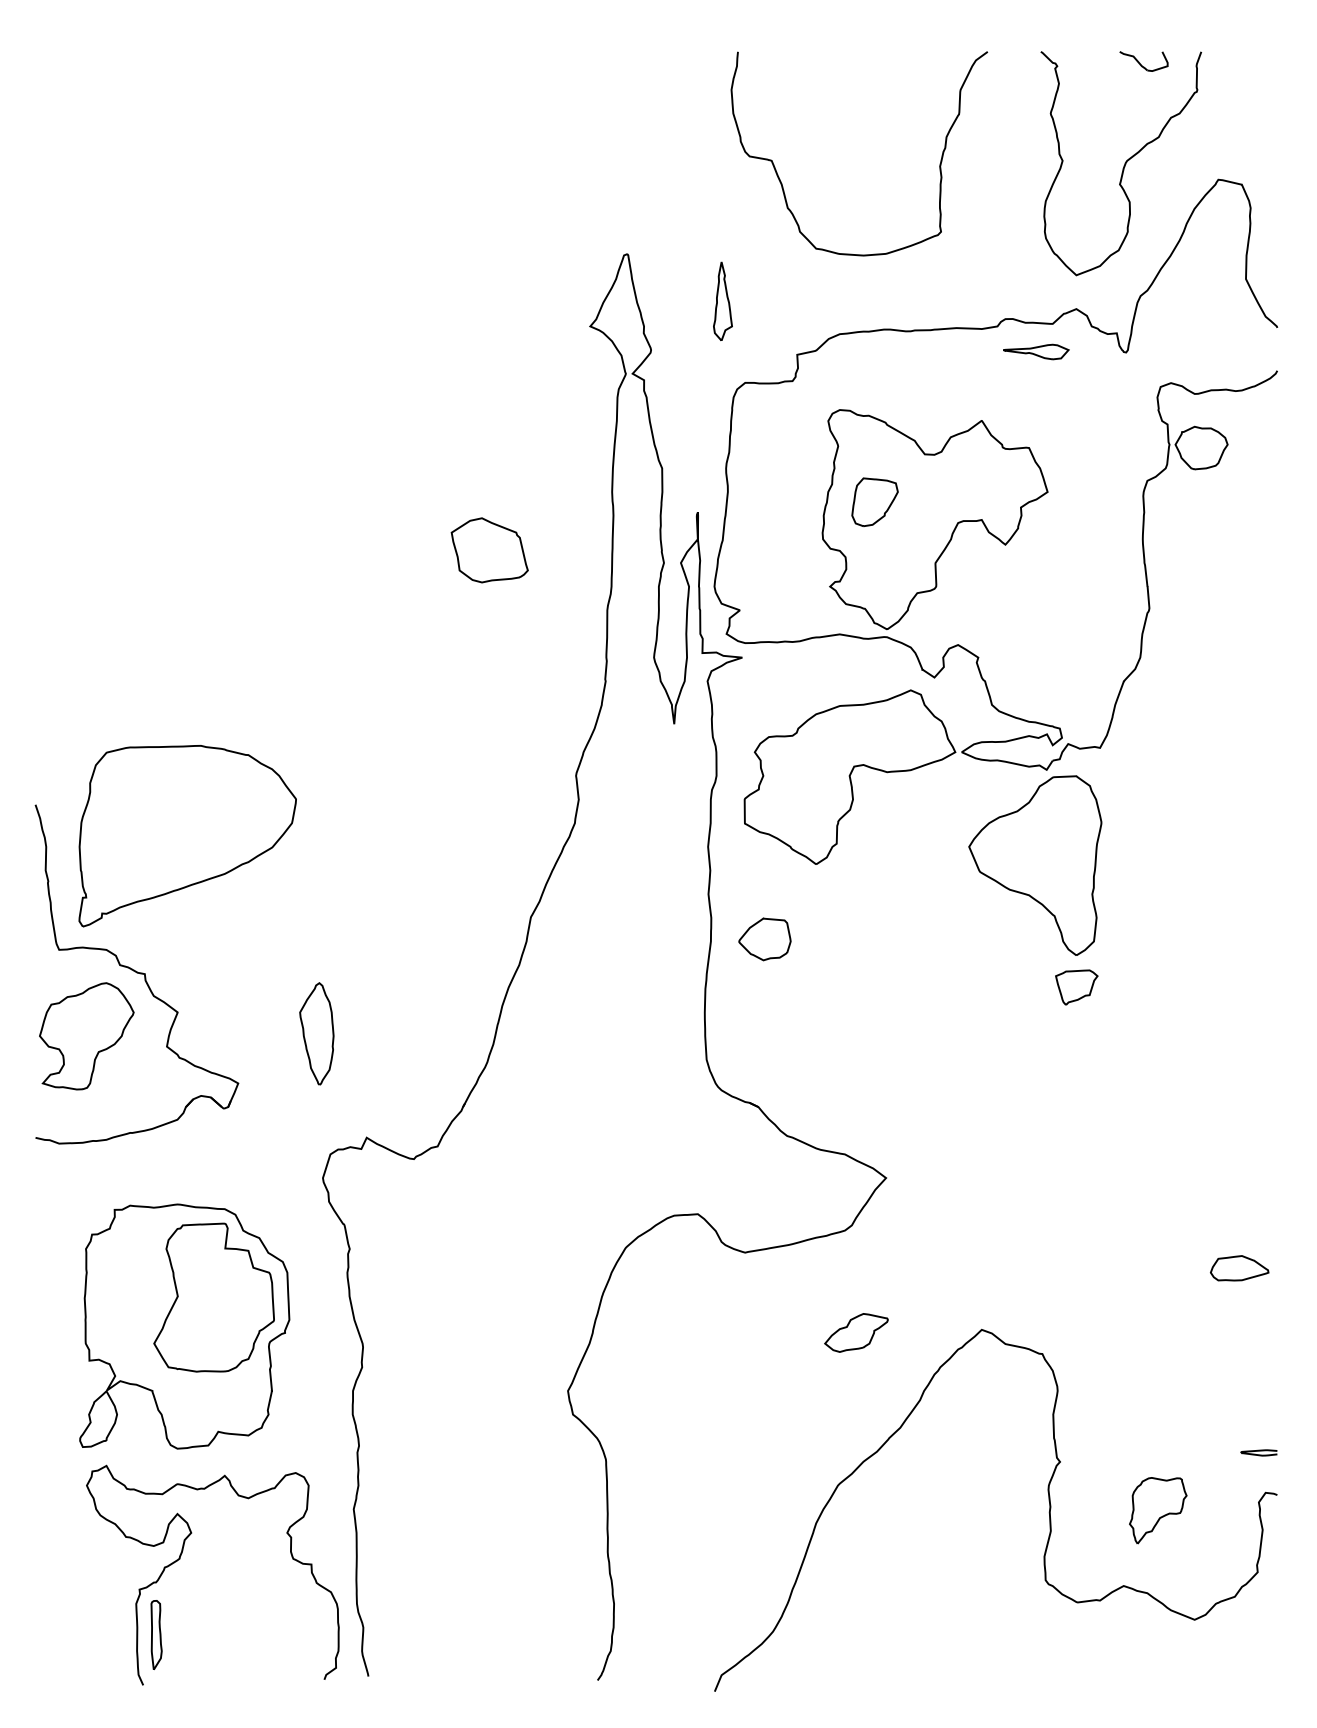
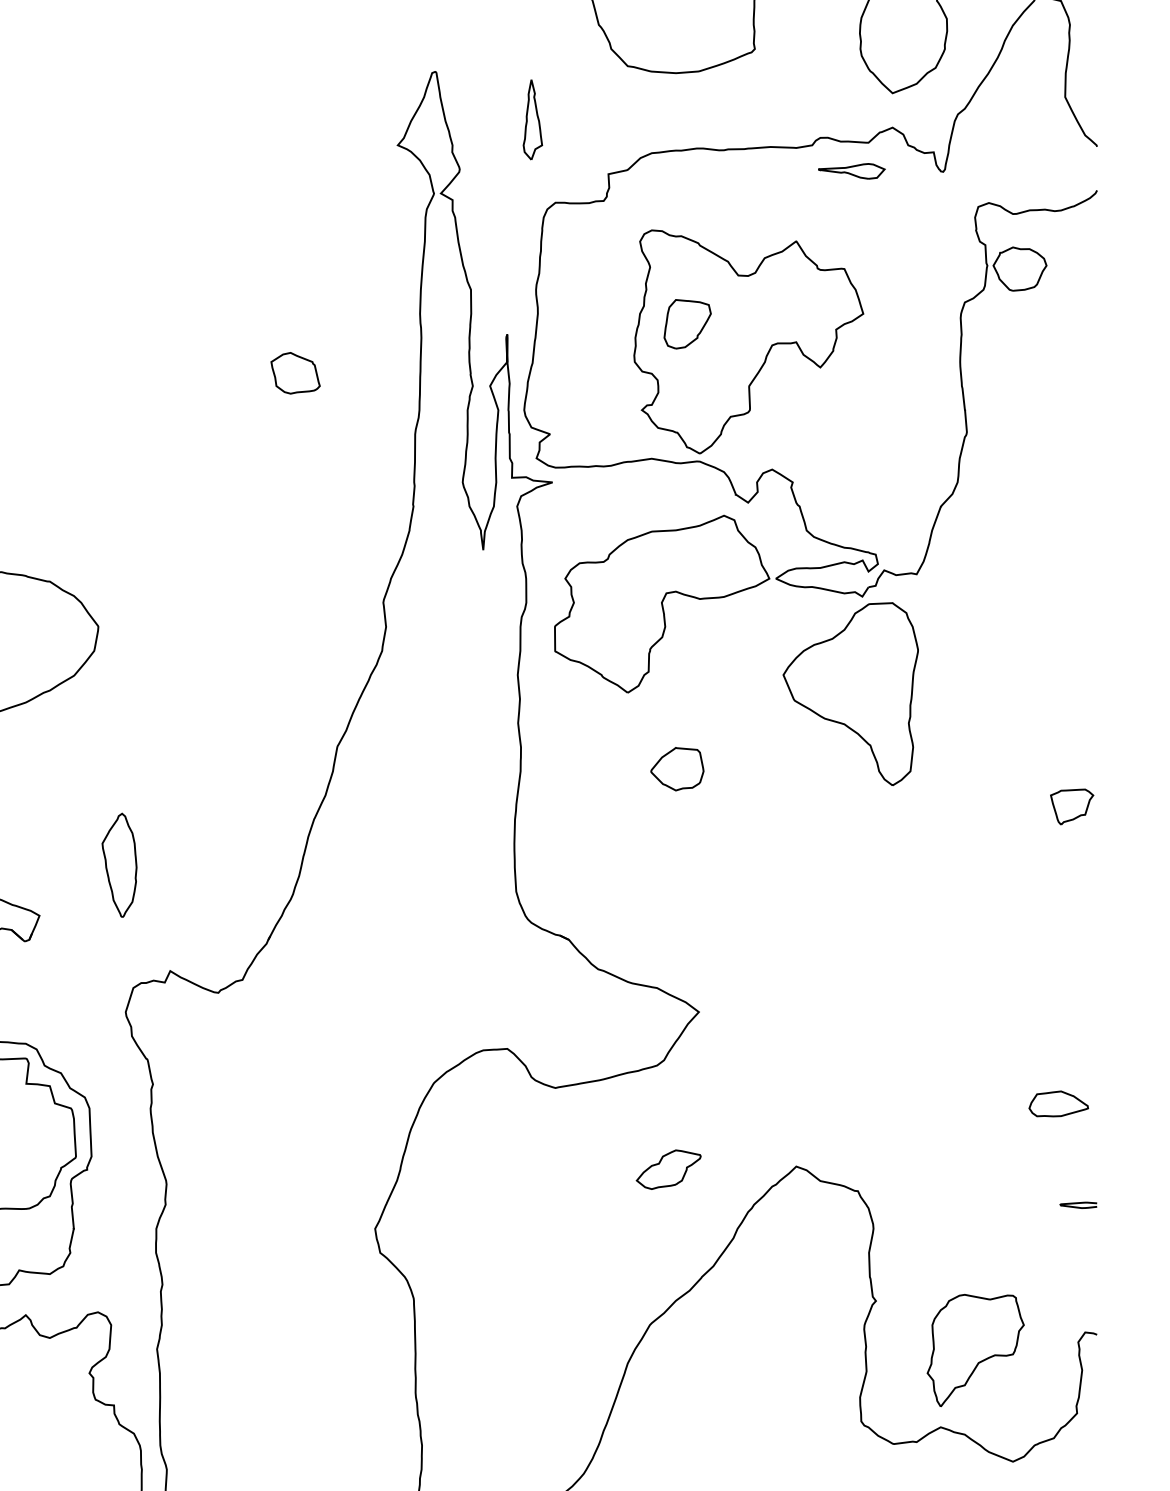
part: (489, 550) -> (295, 373), size x0.62
part: (764, 939) -> (676, 769), moved
part: (1076, 987) -> (1071, 806), moved
curve: (1258, 1451) -> (1077, 1203), moved
part: (1158, 1510) -> (976, 1350), size x1.67

